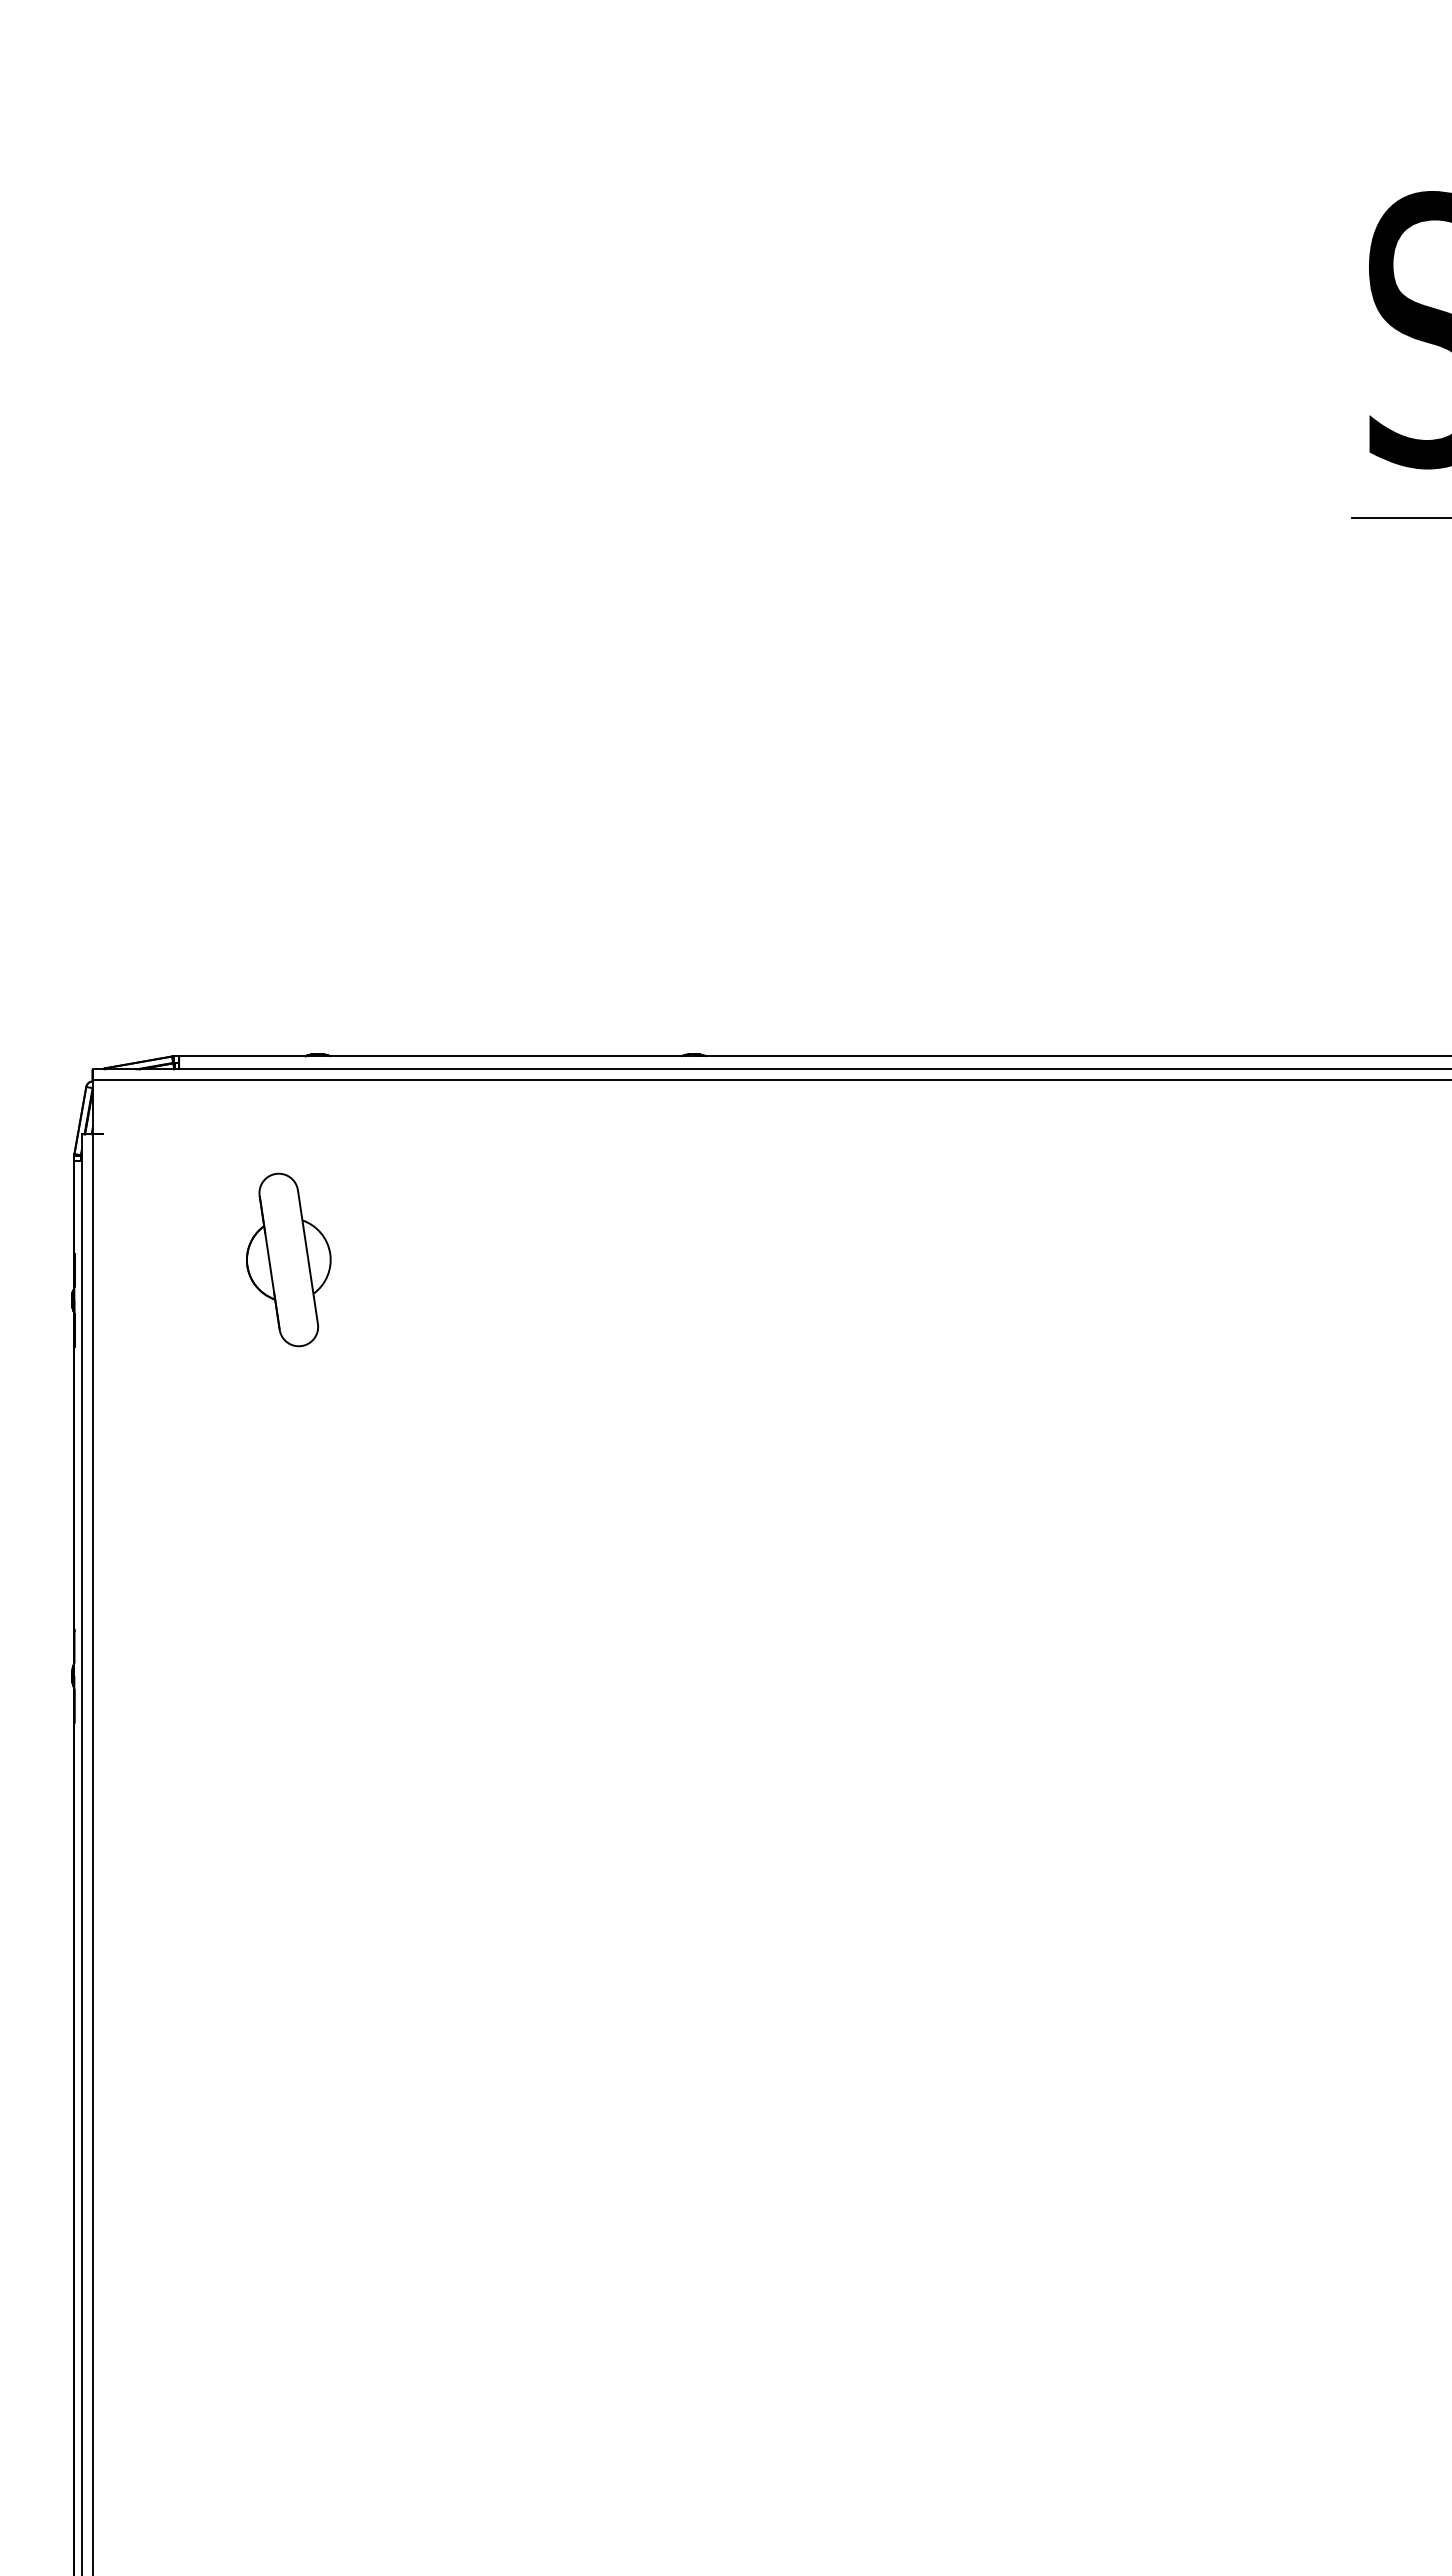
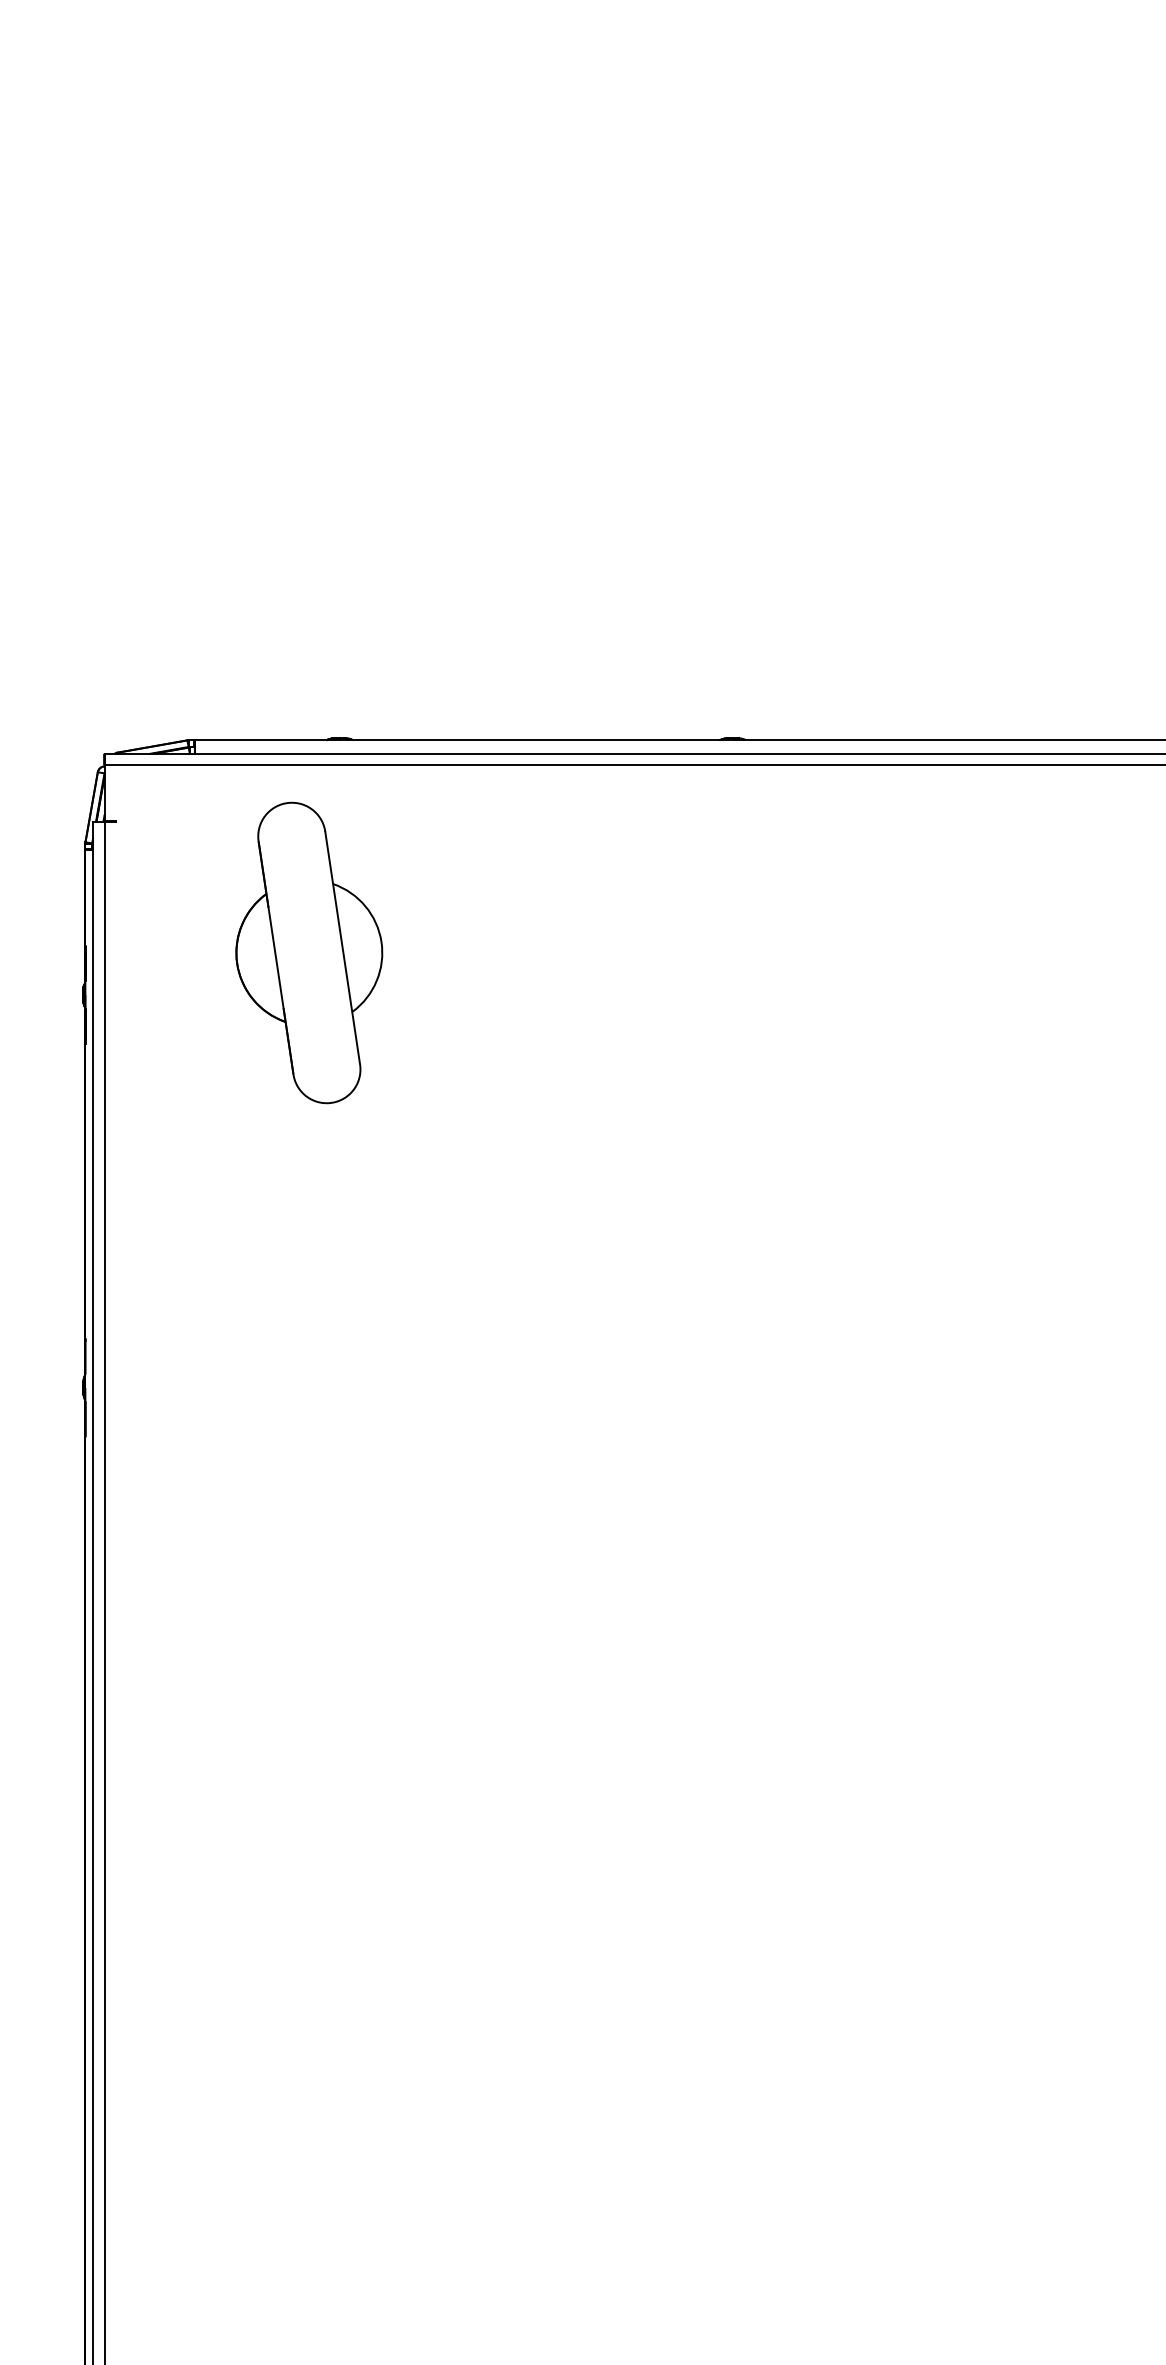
part: (288, 1259) -> (309, 952), size x1.67

